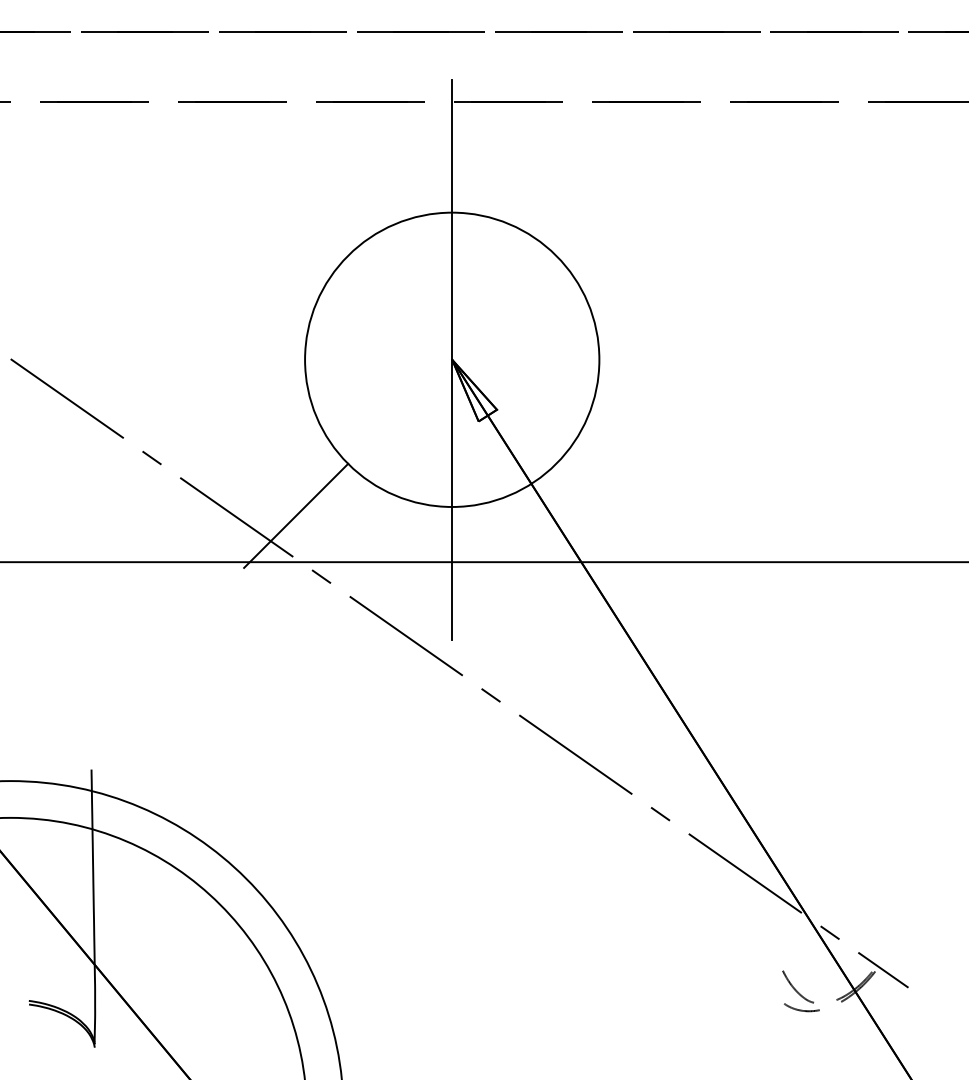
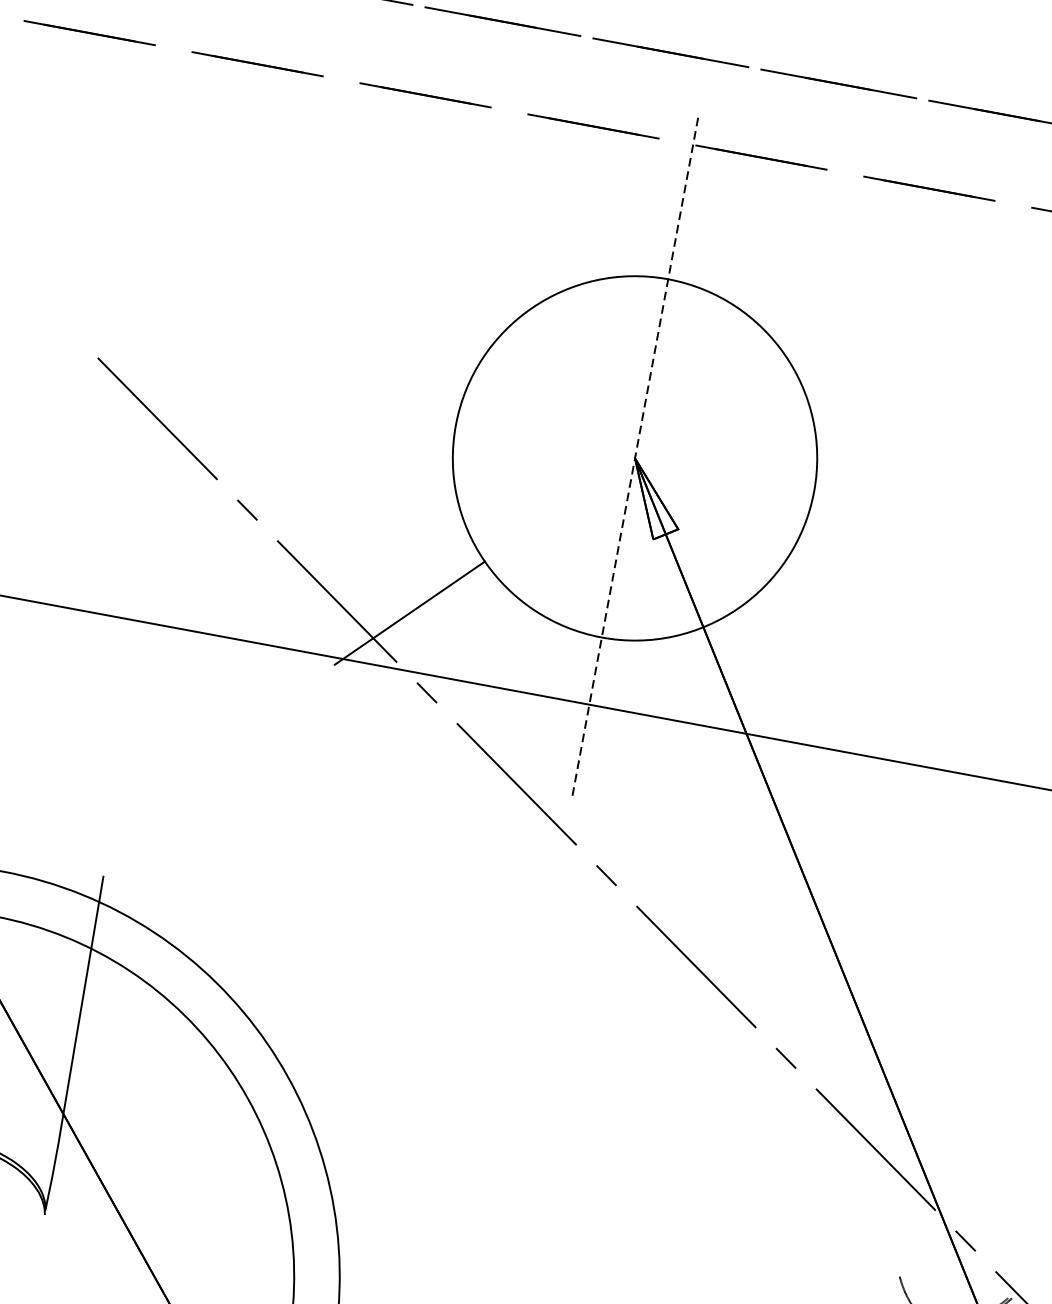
line: (452, 359) -> (635, 458), solid -> dashed

